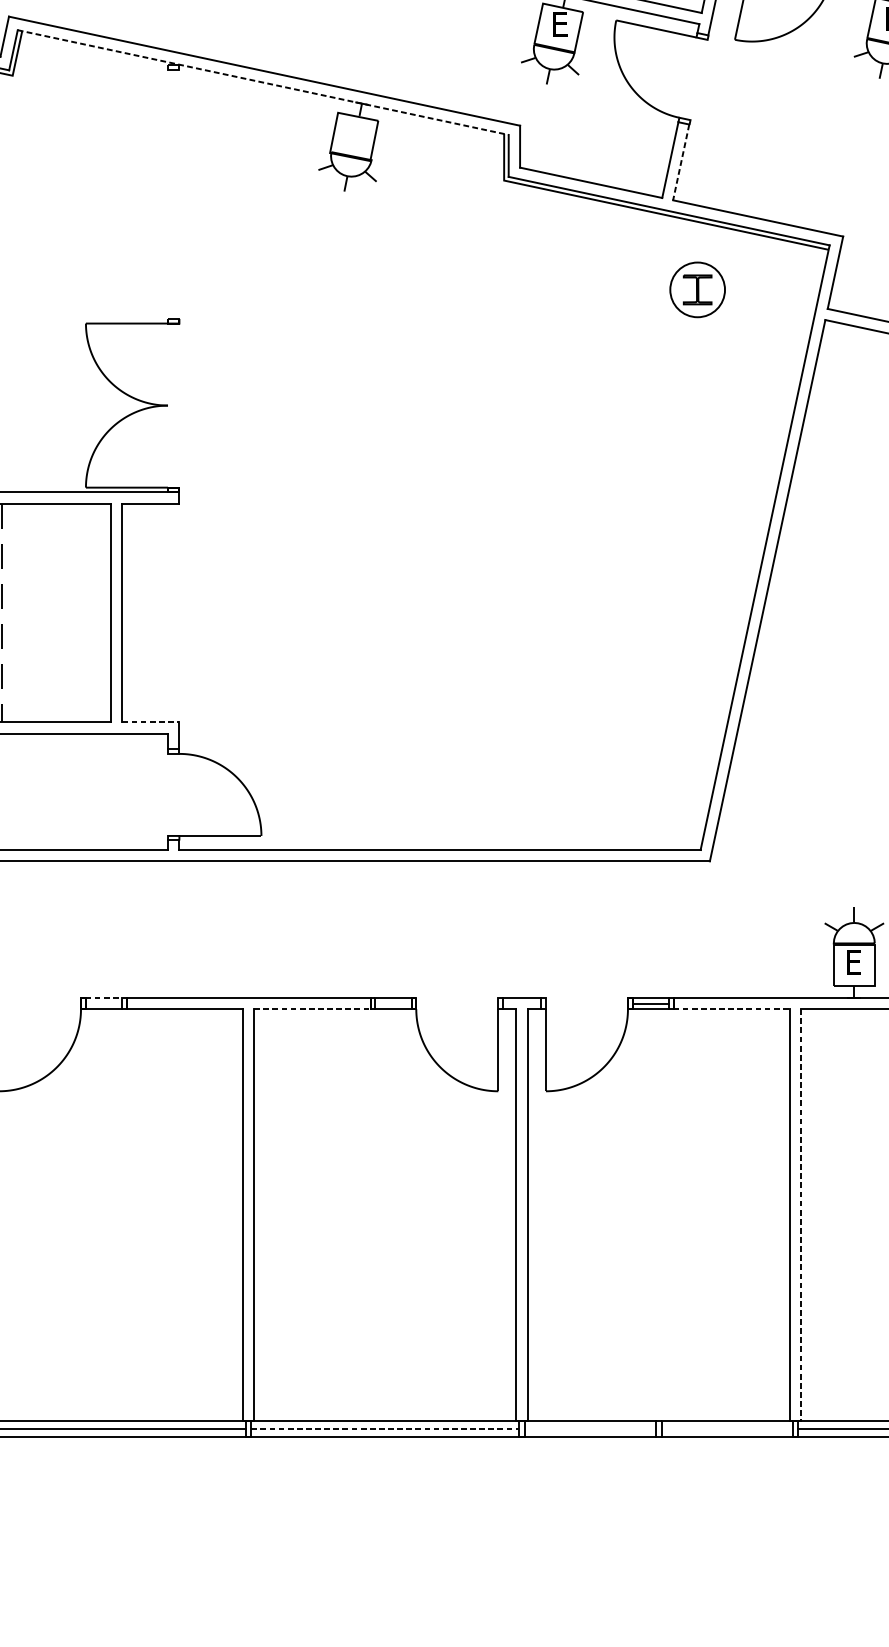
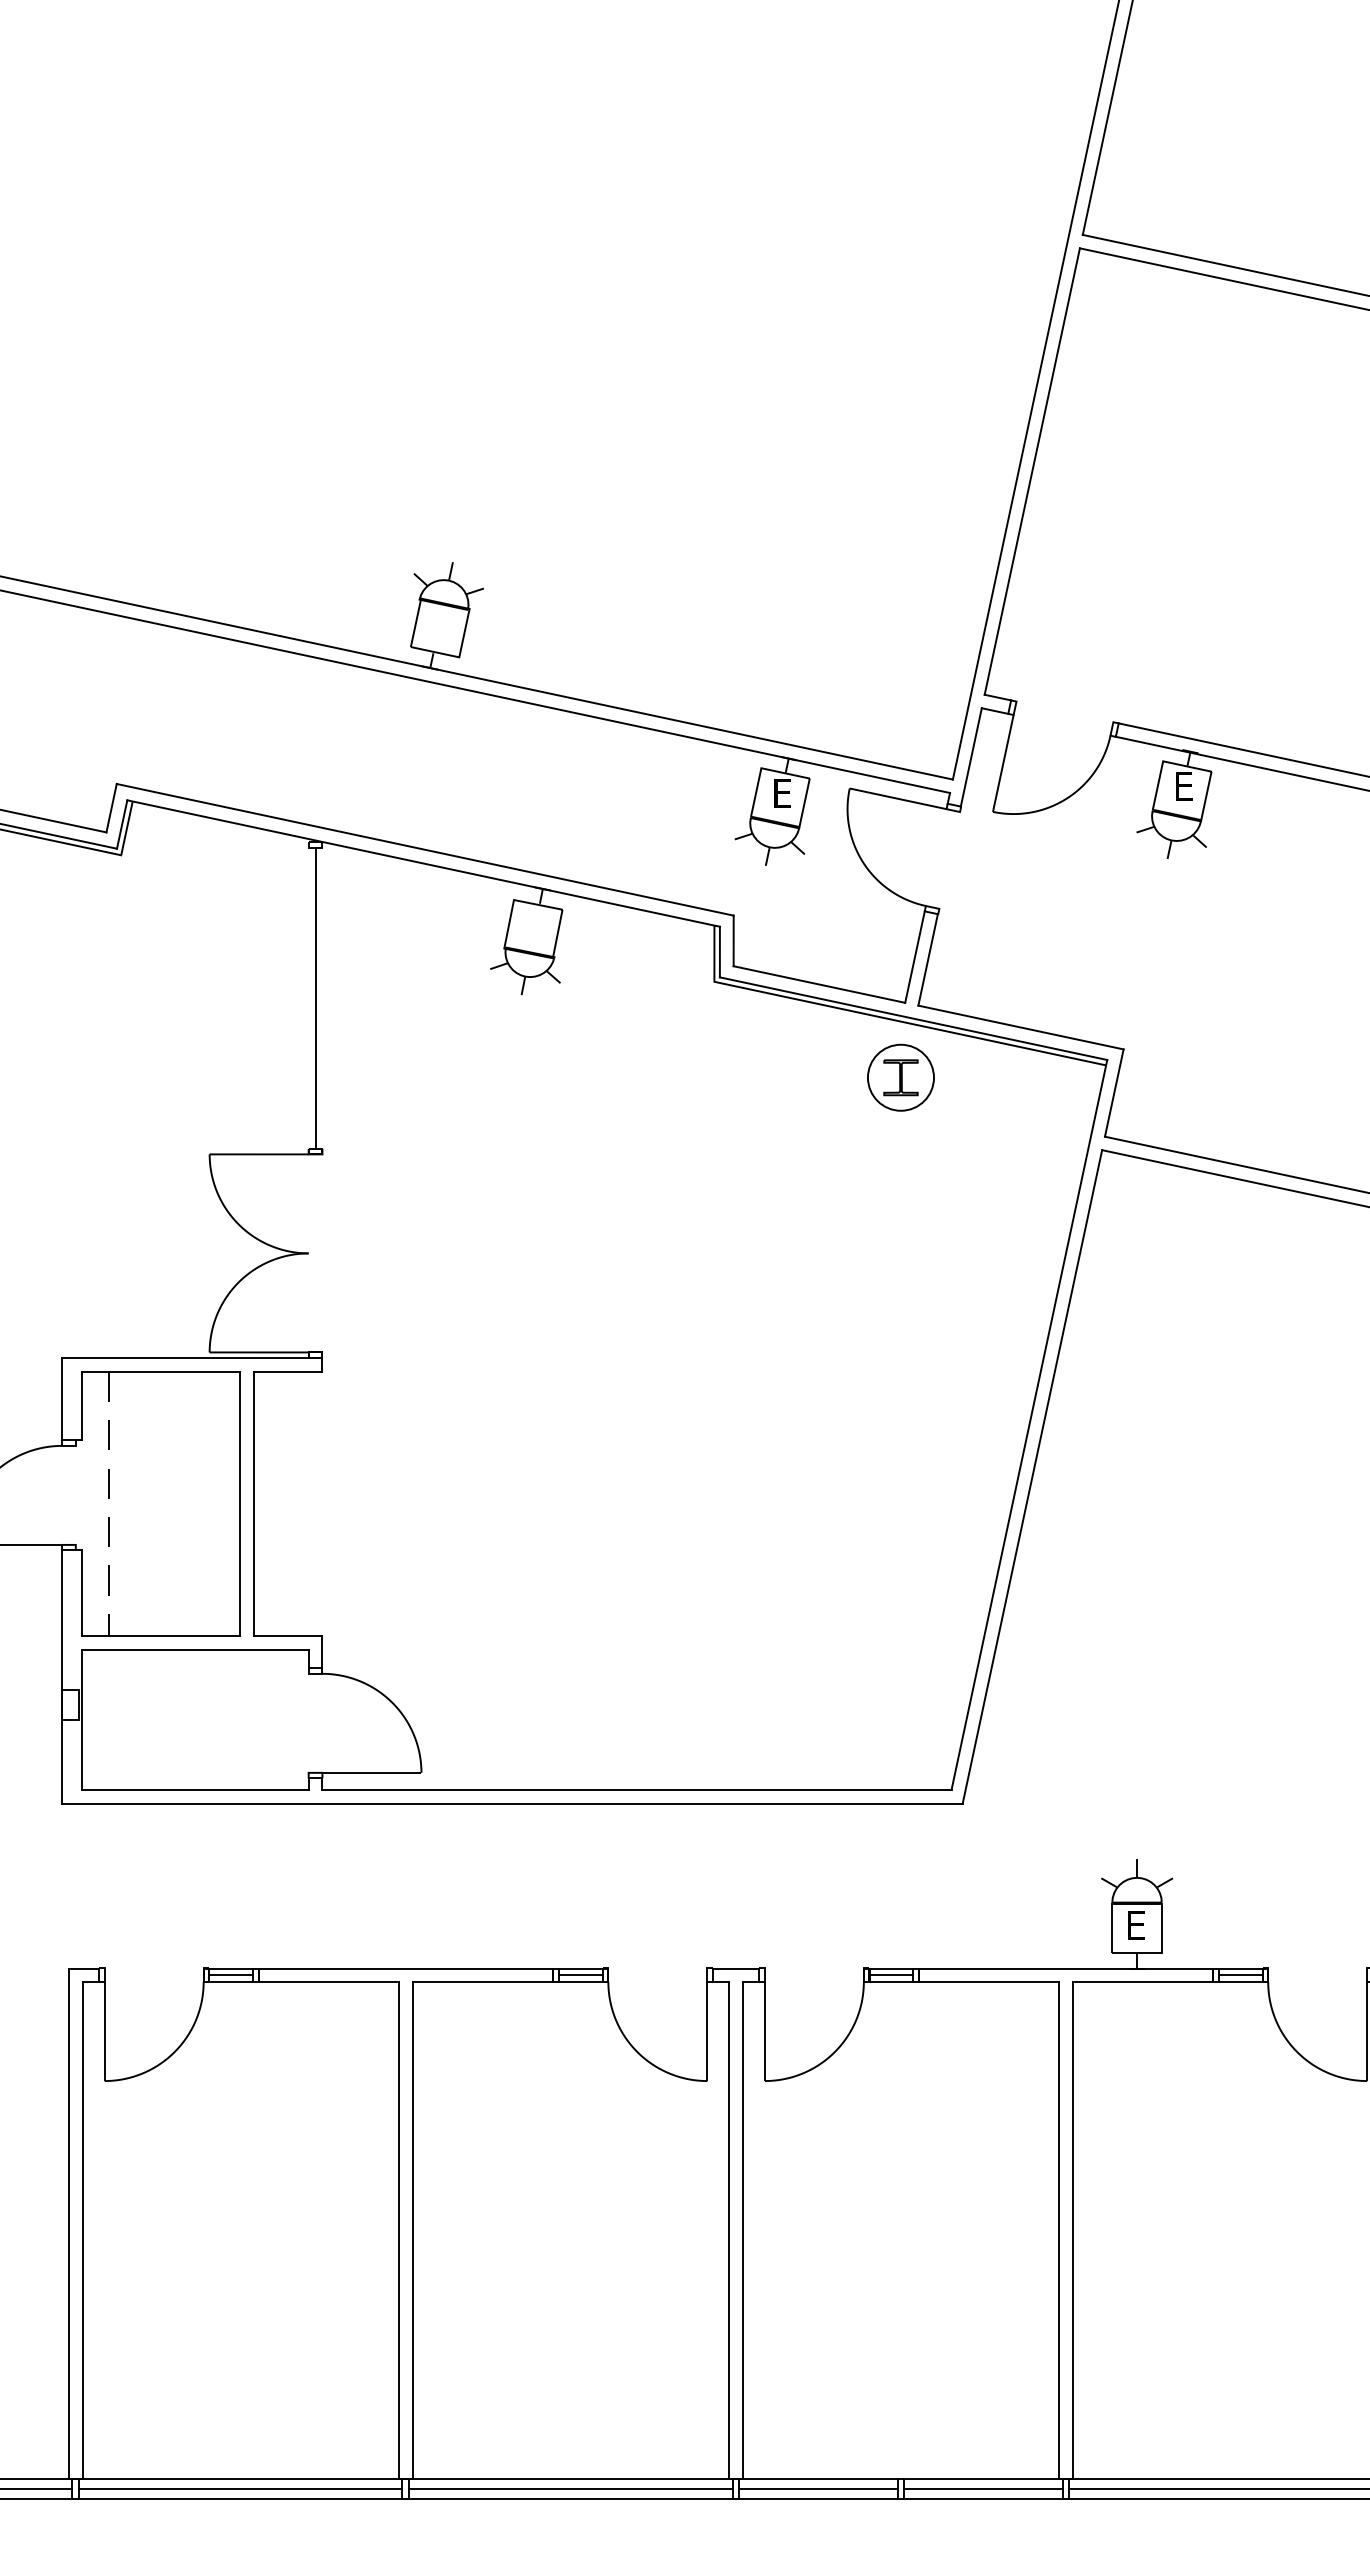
line: (263, 82) -> (423, 863), dashed -> solid
line: (681, 162) -> (928, 959), dashed -> solid
line: (173, 193) -> (315, 997), added
part: (697, 289) -> (900, 1077), moved
line: (151, 722) -> (288, 1635), dashed -> solid
line: (104, 998) -> (231, 1968), dashed -> solid
line: (104, 1003) -> (231, 1975), added
line: (393, 1003) -> (580, 1975), added
line: (312, 1009) -> (483, 1982), dashed -> solid
line: (732, 1009) -> (989, 1982), dashed -> solid
line: (800, 1215) -> (1072, 2230), dashed -> solid
line: (384, 1428) -> (570, 2488), dashed -> solid
line: (590, 1428) -> (818, 2488), added
line: (727, 1428) -> (983, 2488), added

